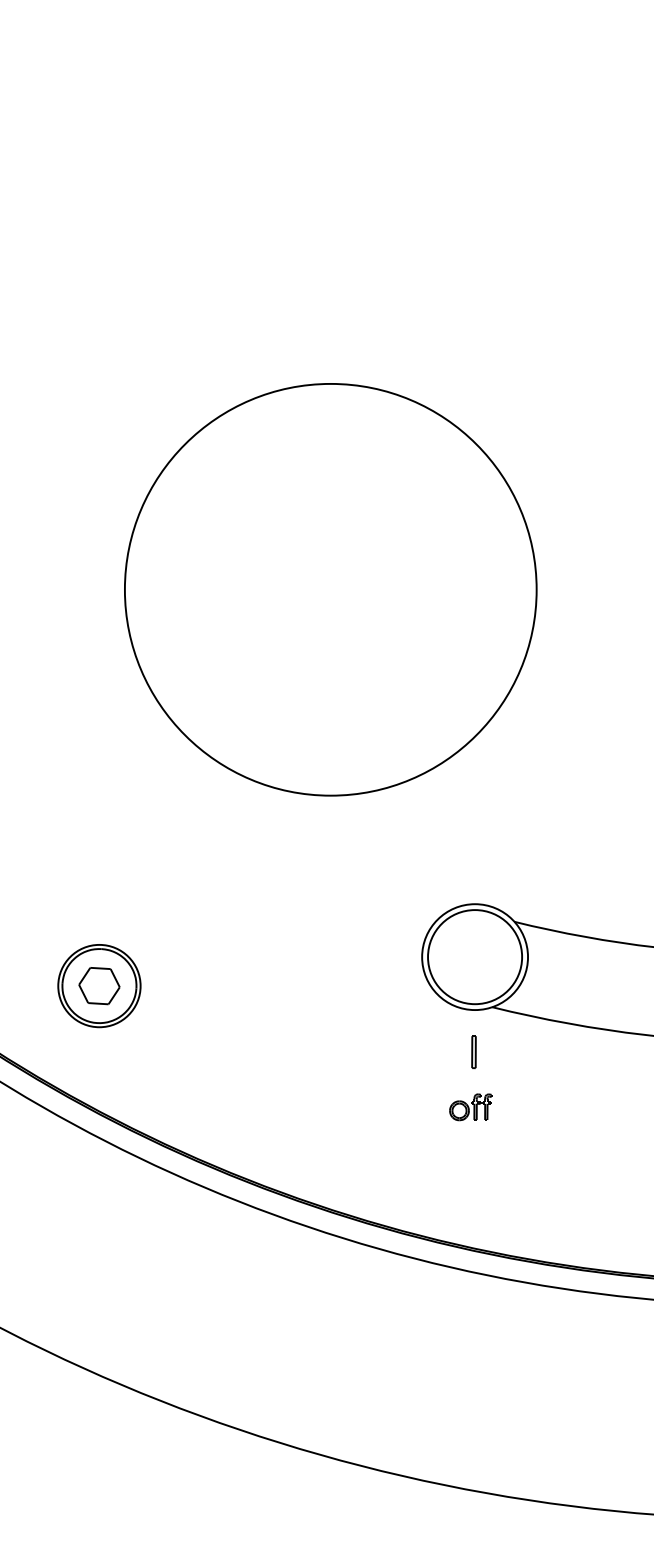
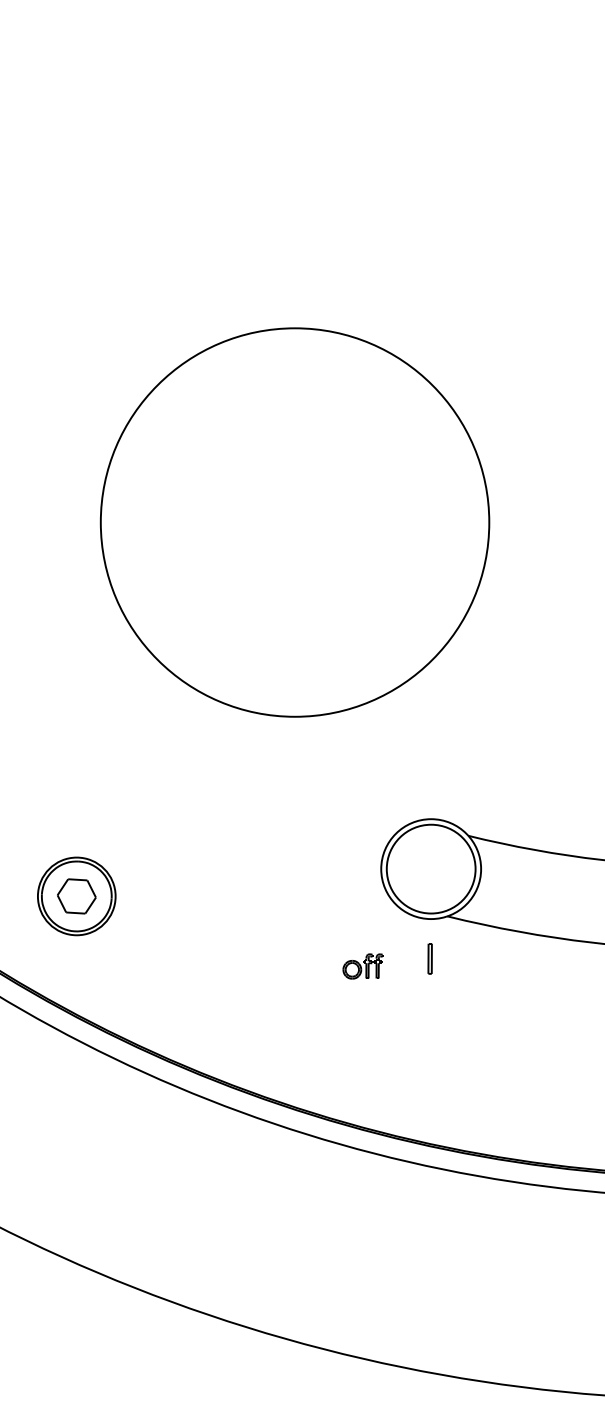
part: (470, 1107) -> (362, 966), moved

